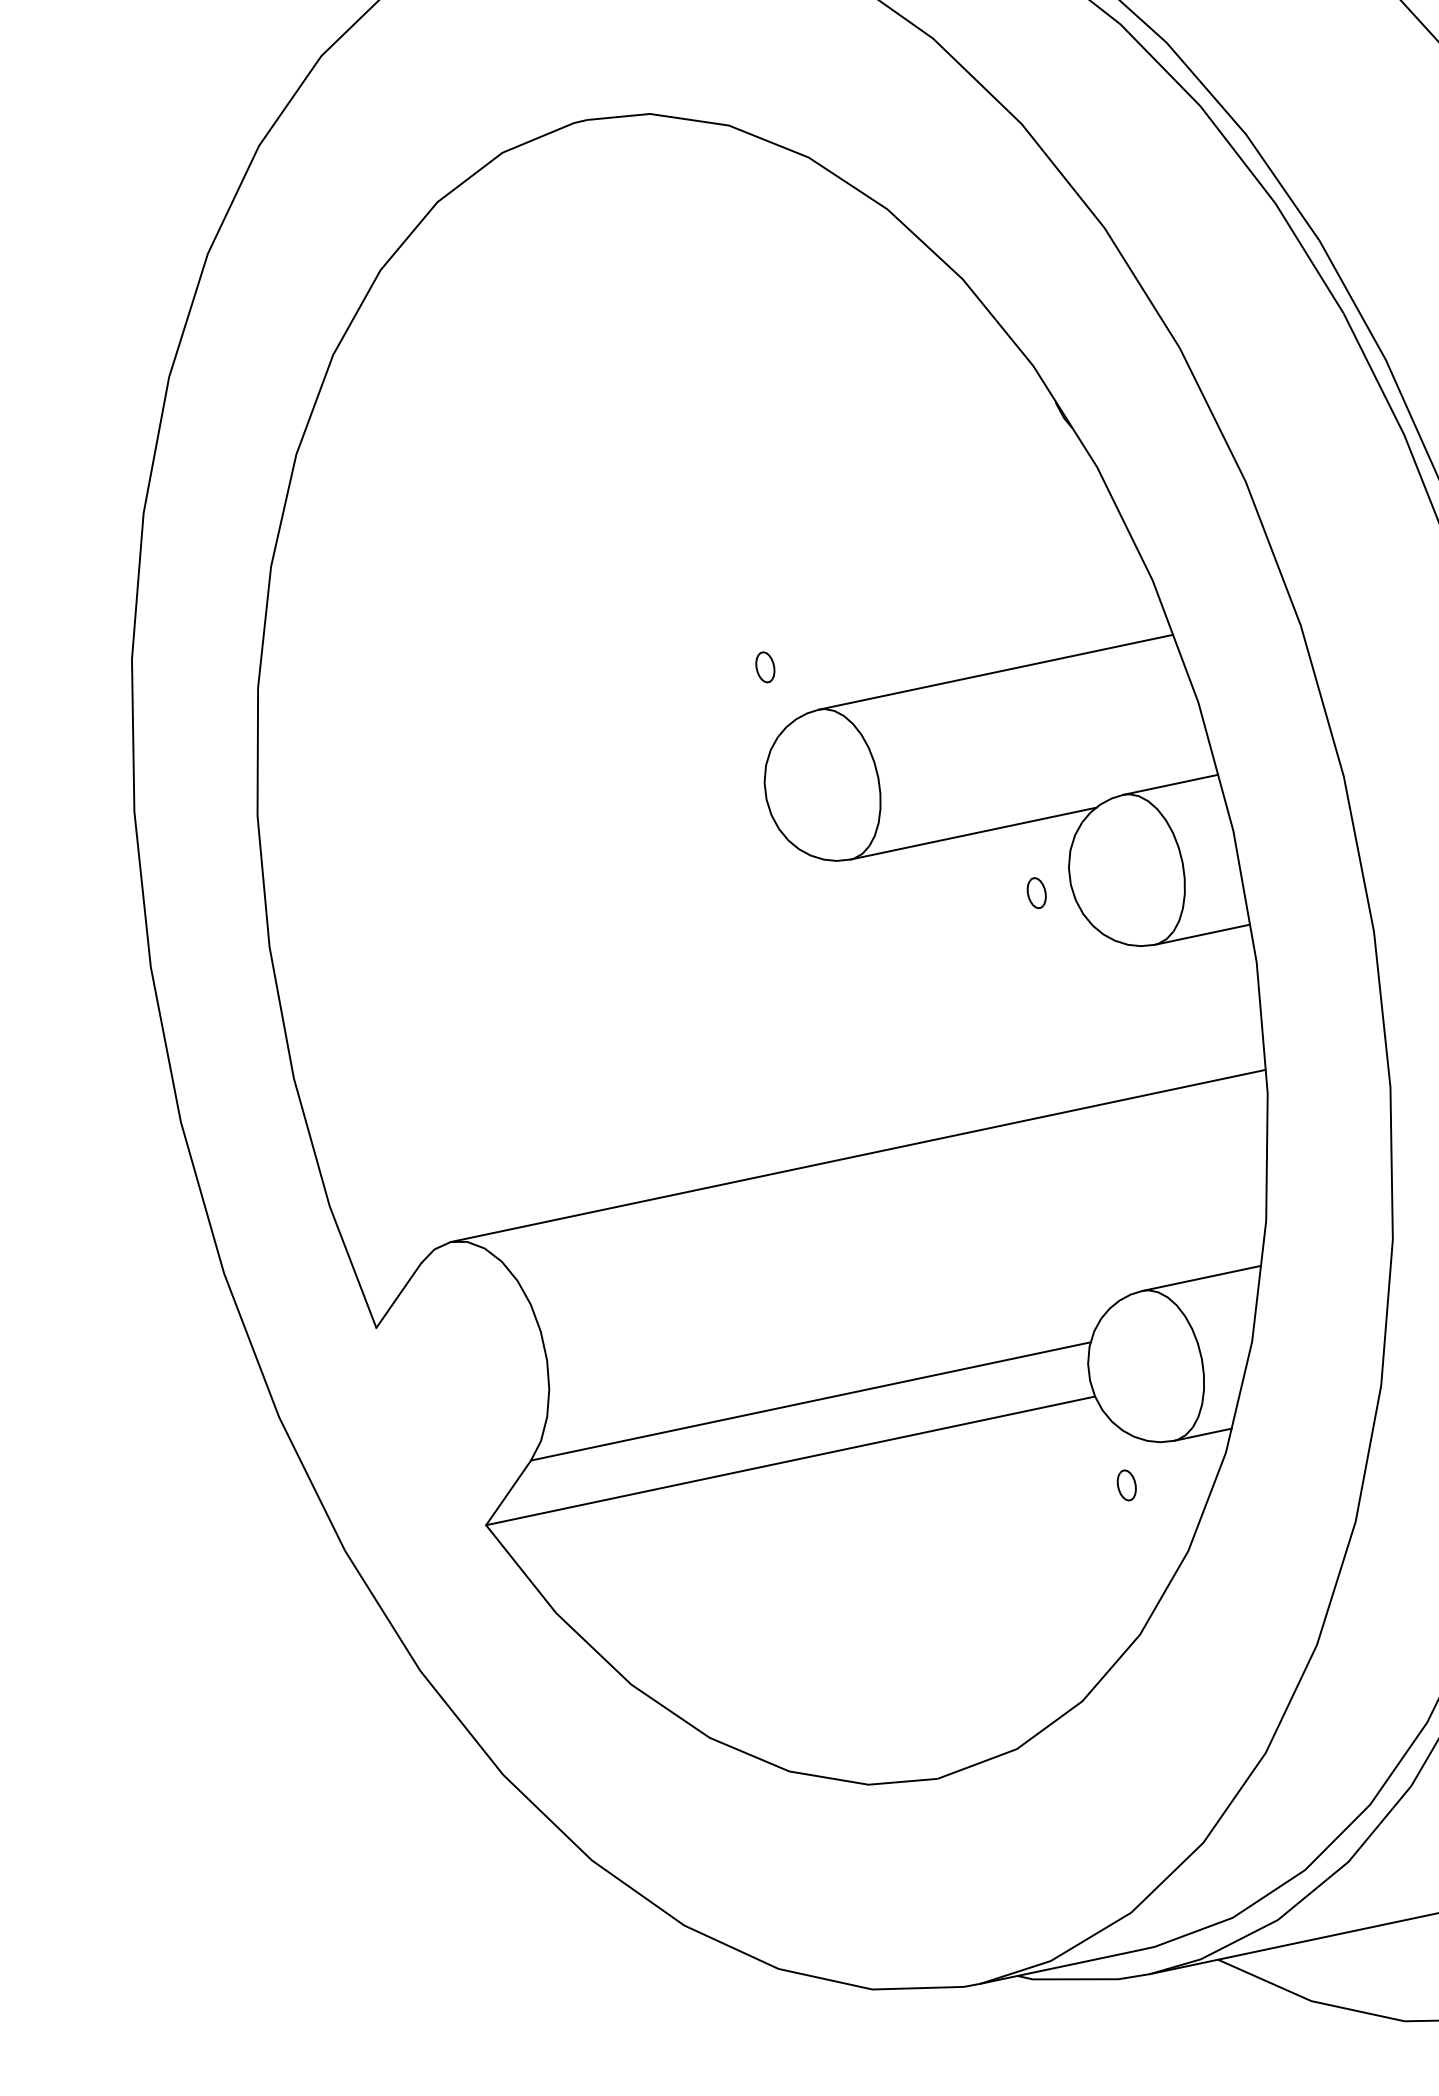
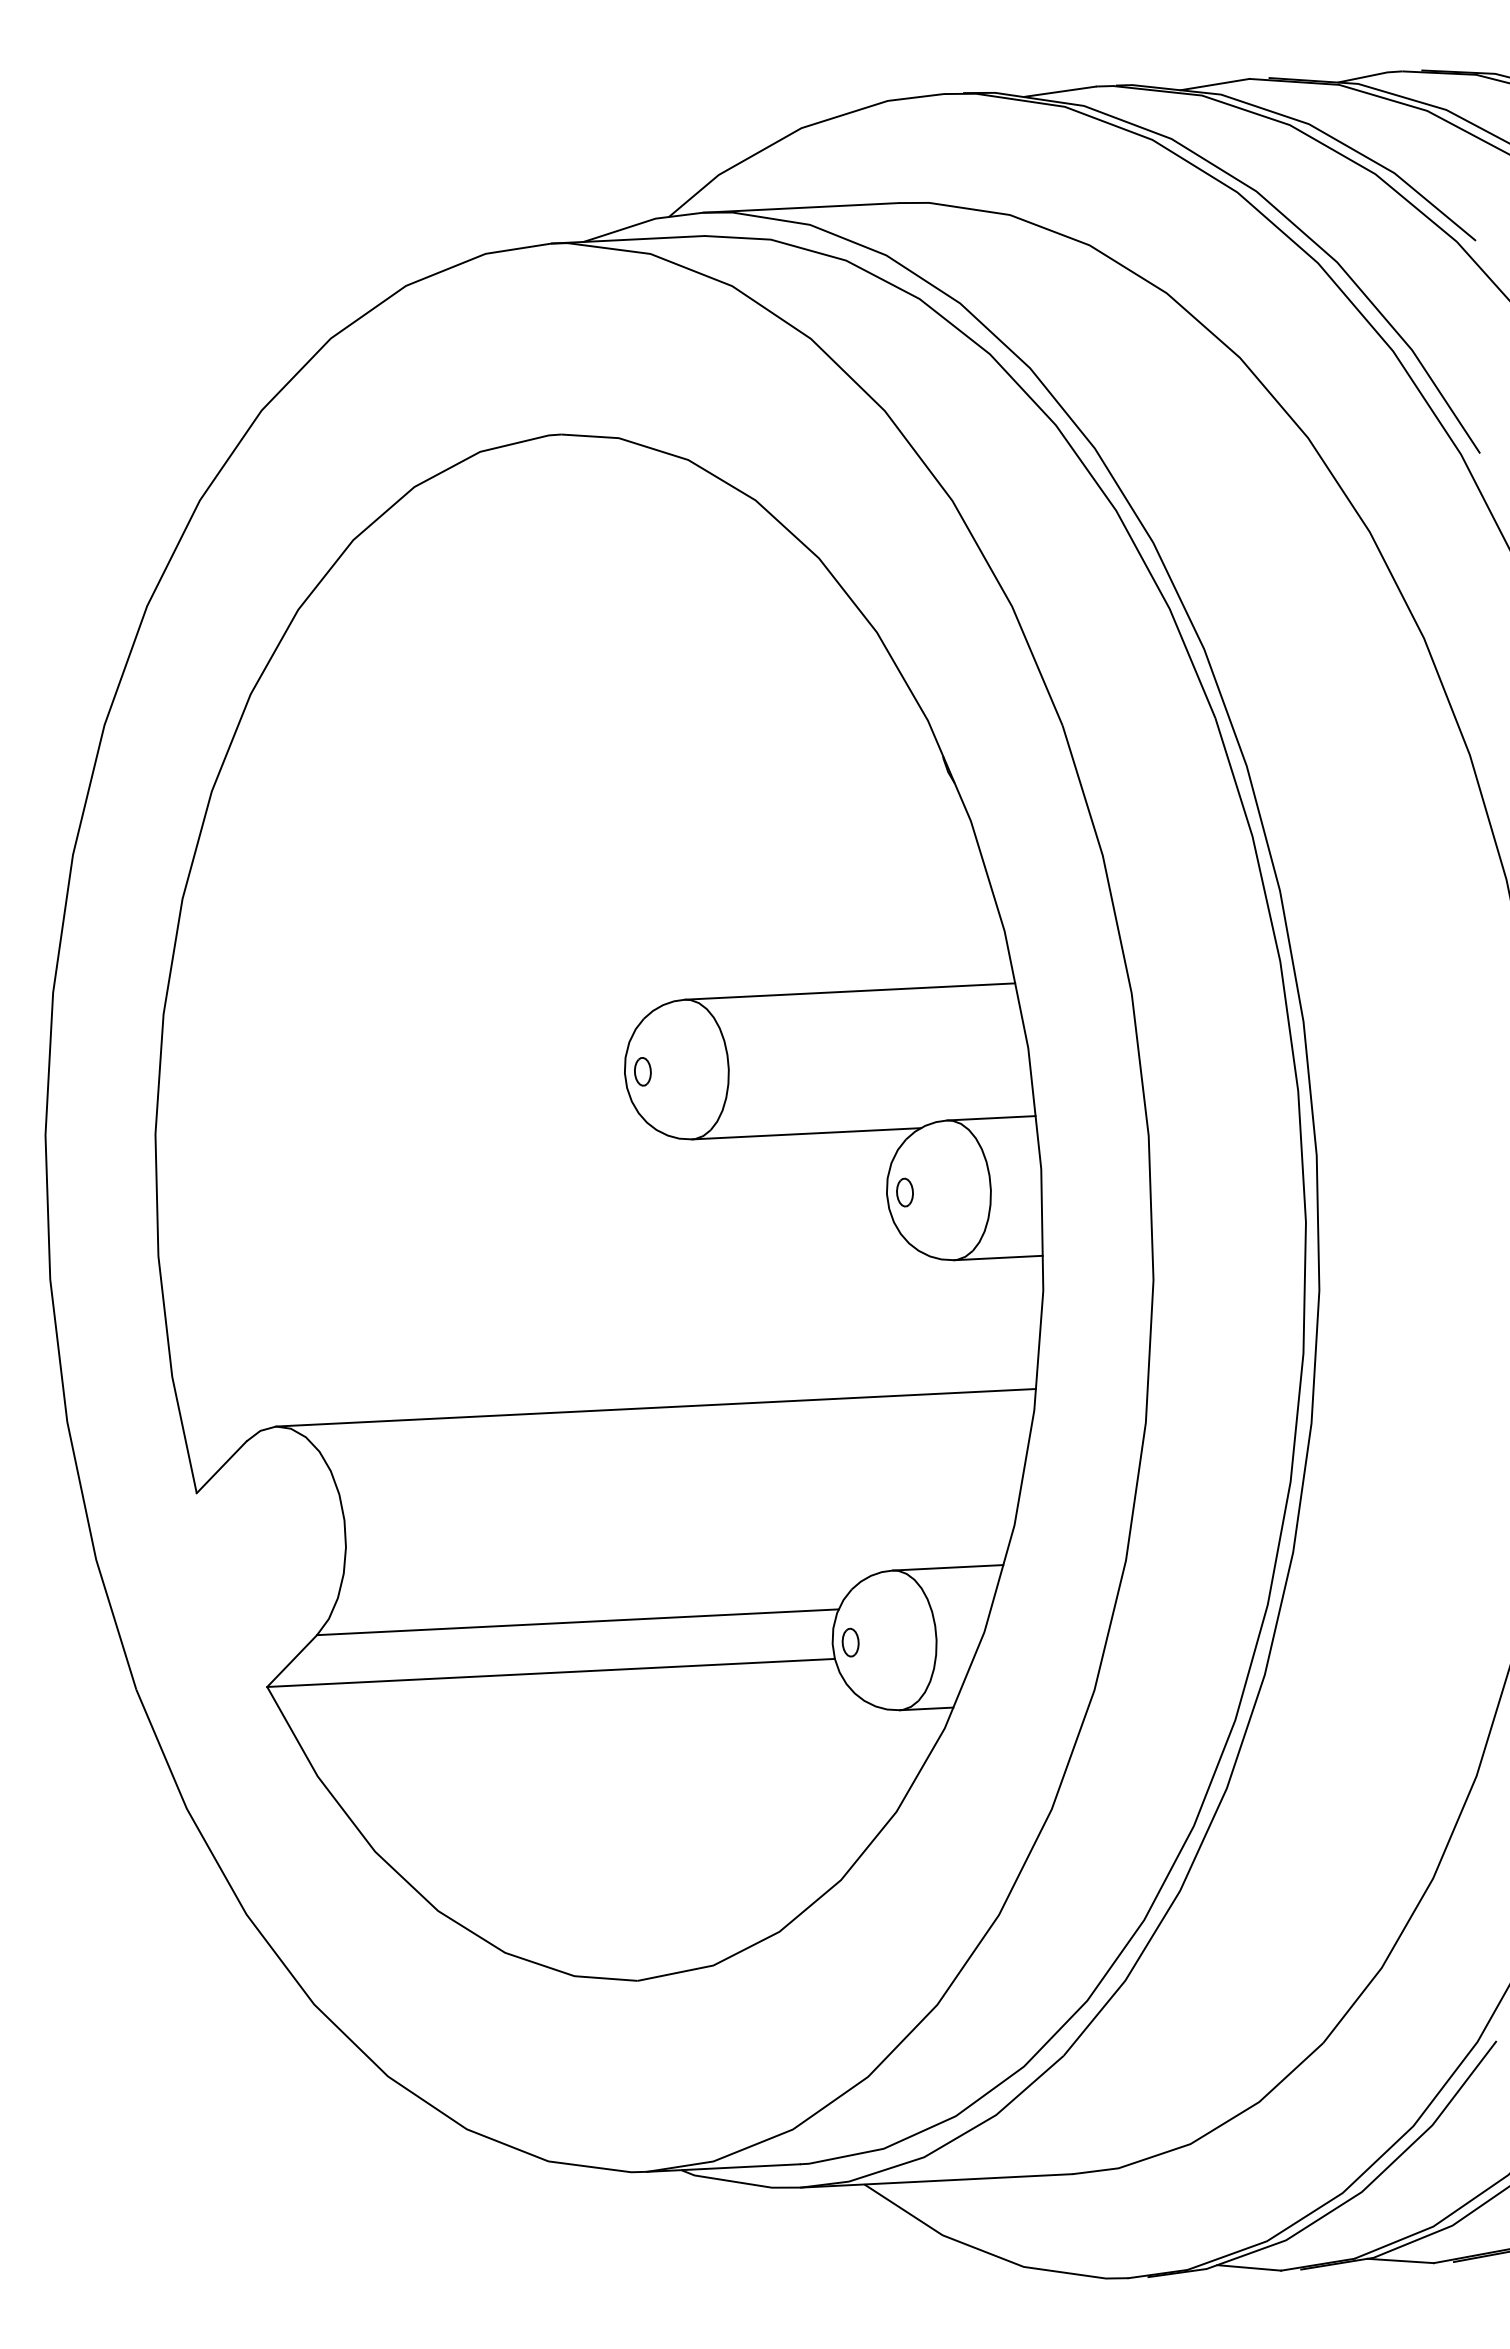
part: (764, 667) -> (642, 1071), moved
part: (1036, 893) -> (904, 1192), moved
part: (1126, 1485) -> (850, 1642), moved

